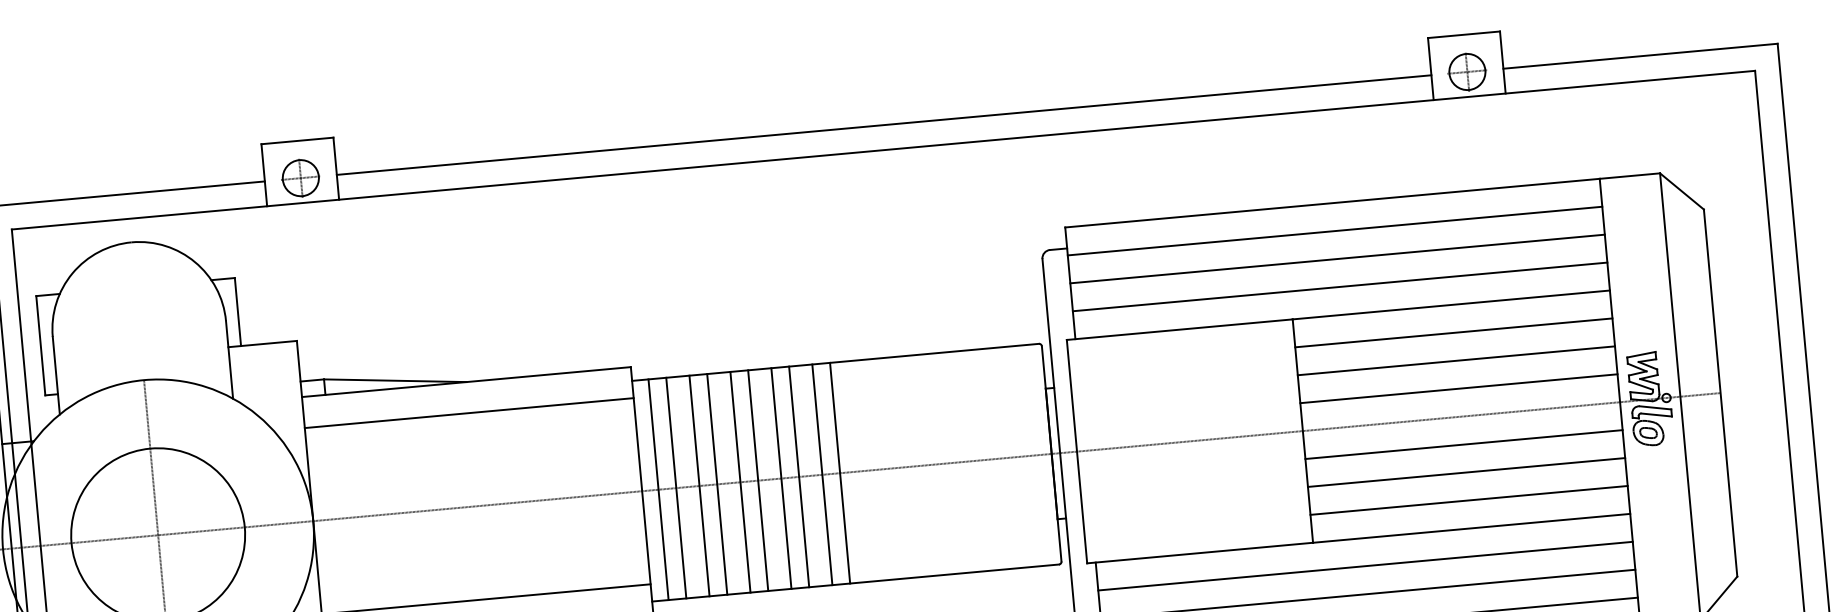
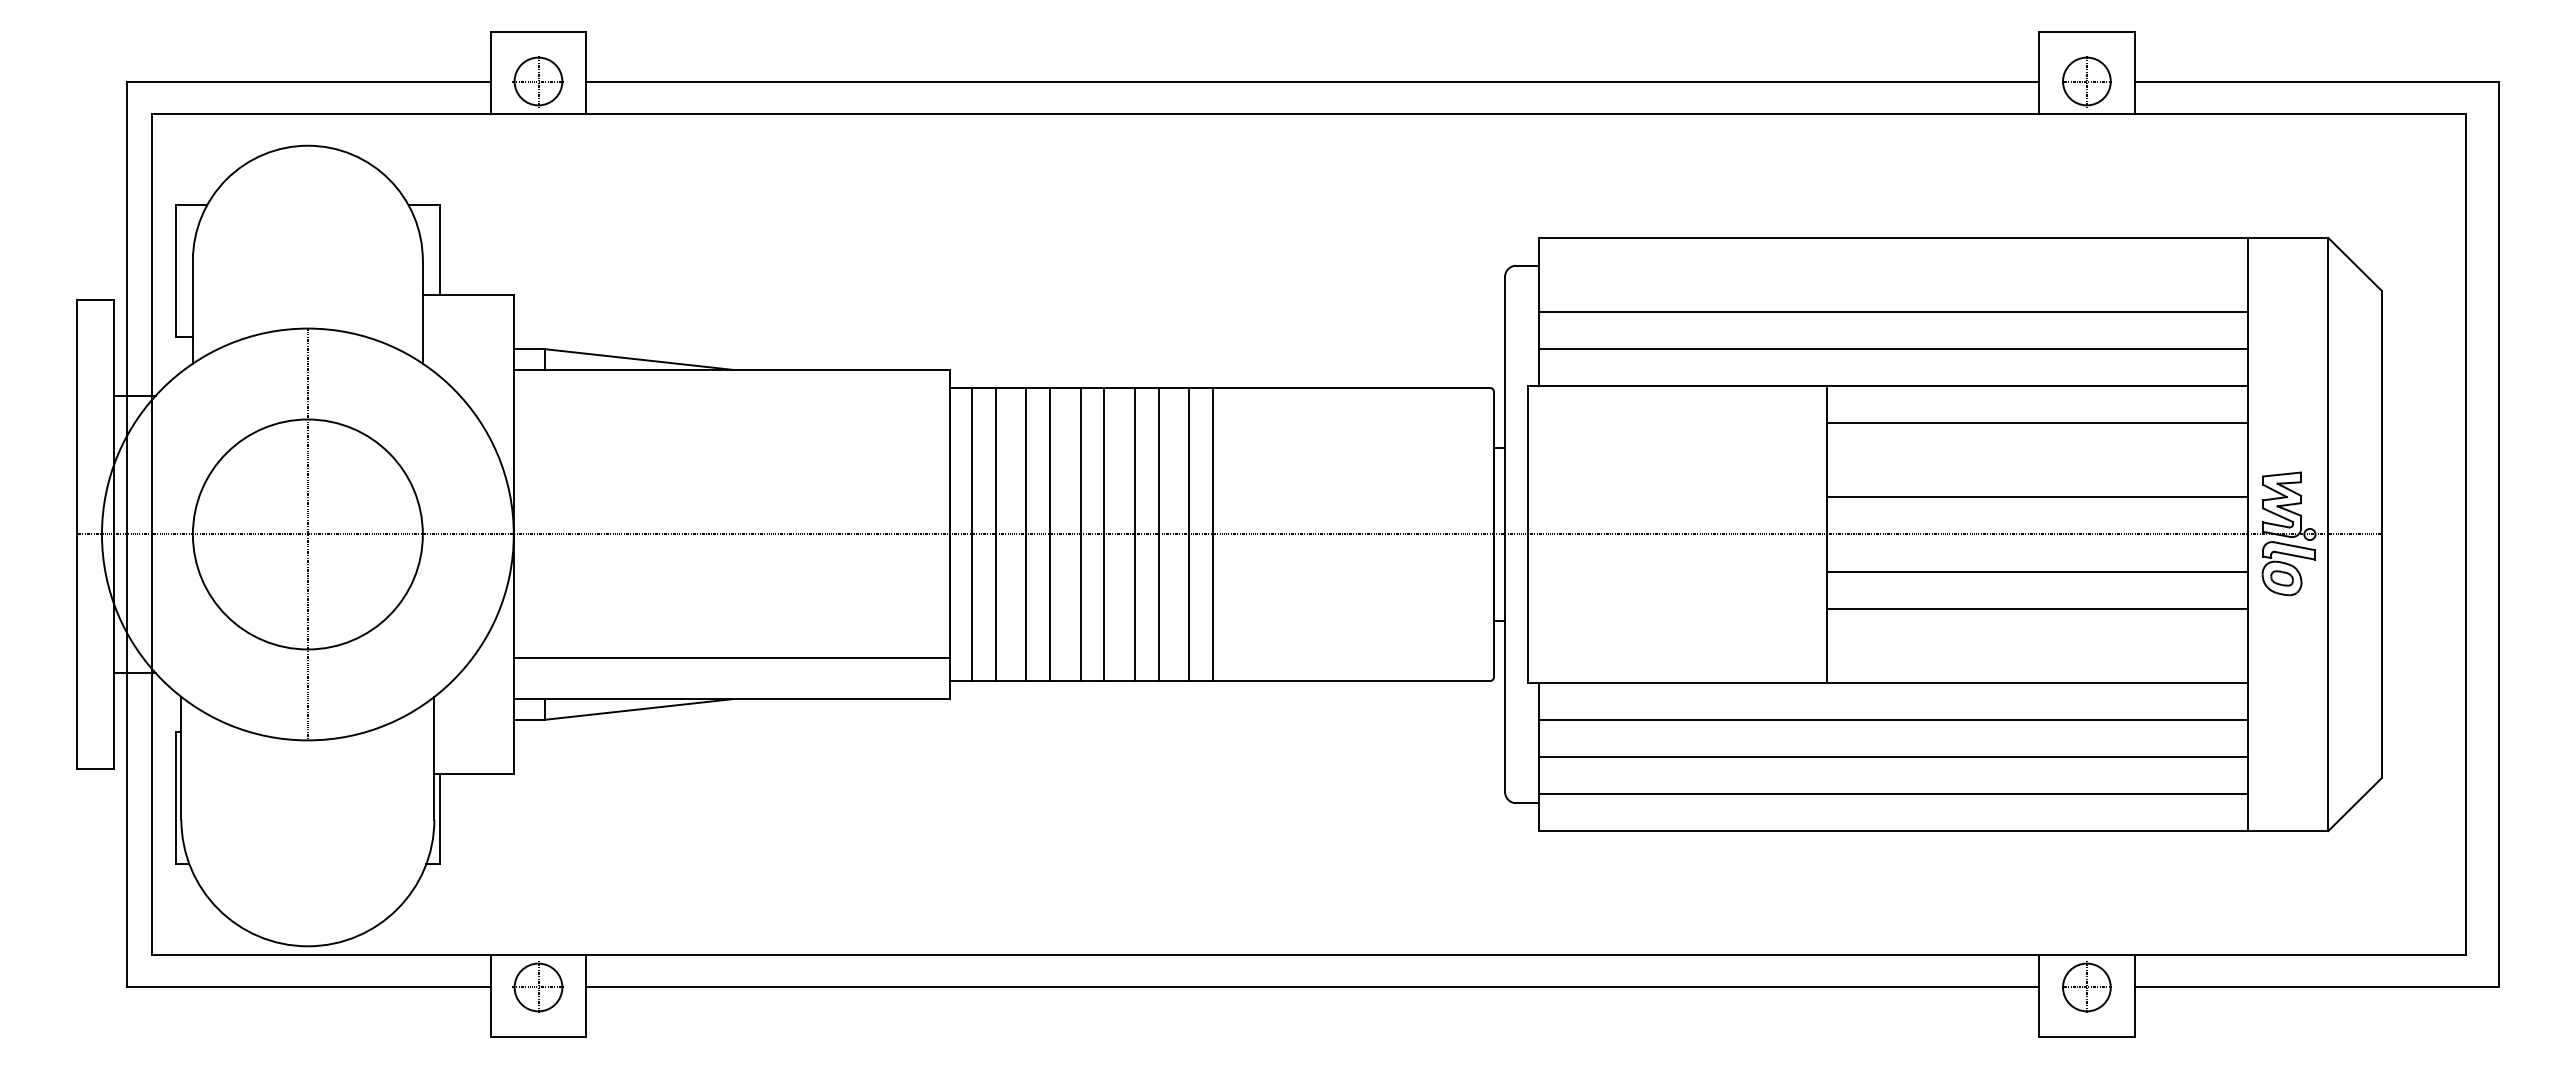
line: (1334, 231) -> (1893, 275), removed
line: (1456, 360) -> (2037, 460), removed
line: (468, 412) -> (731, 410), removed
line: (1468, 500) -> (2037, 645), removed

